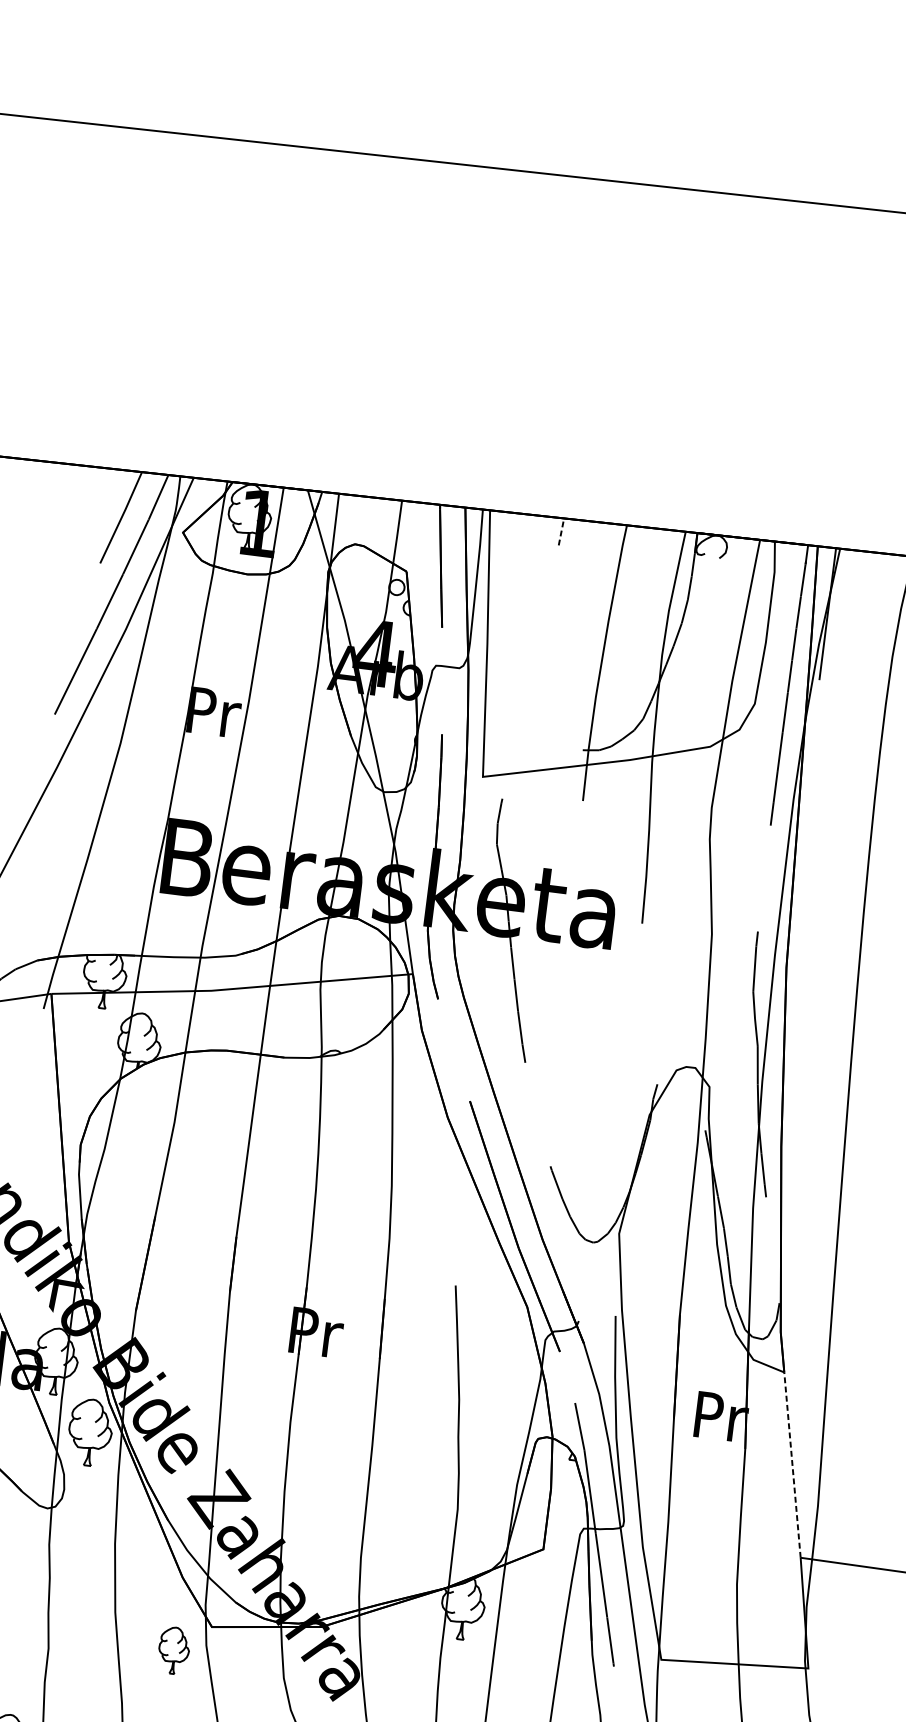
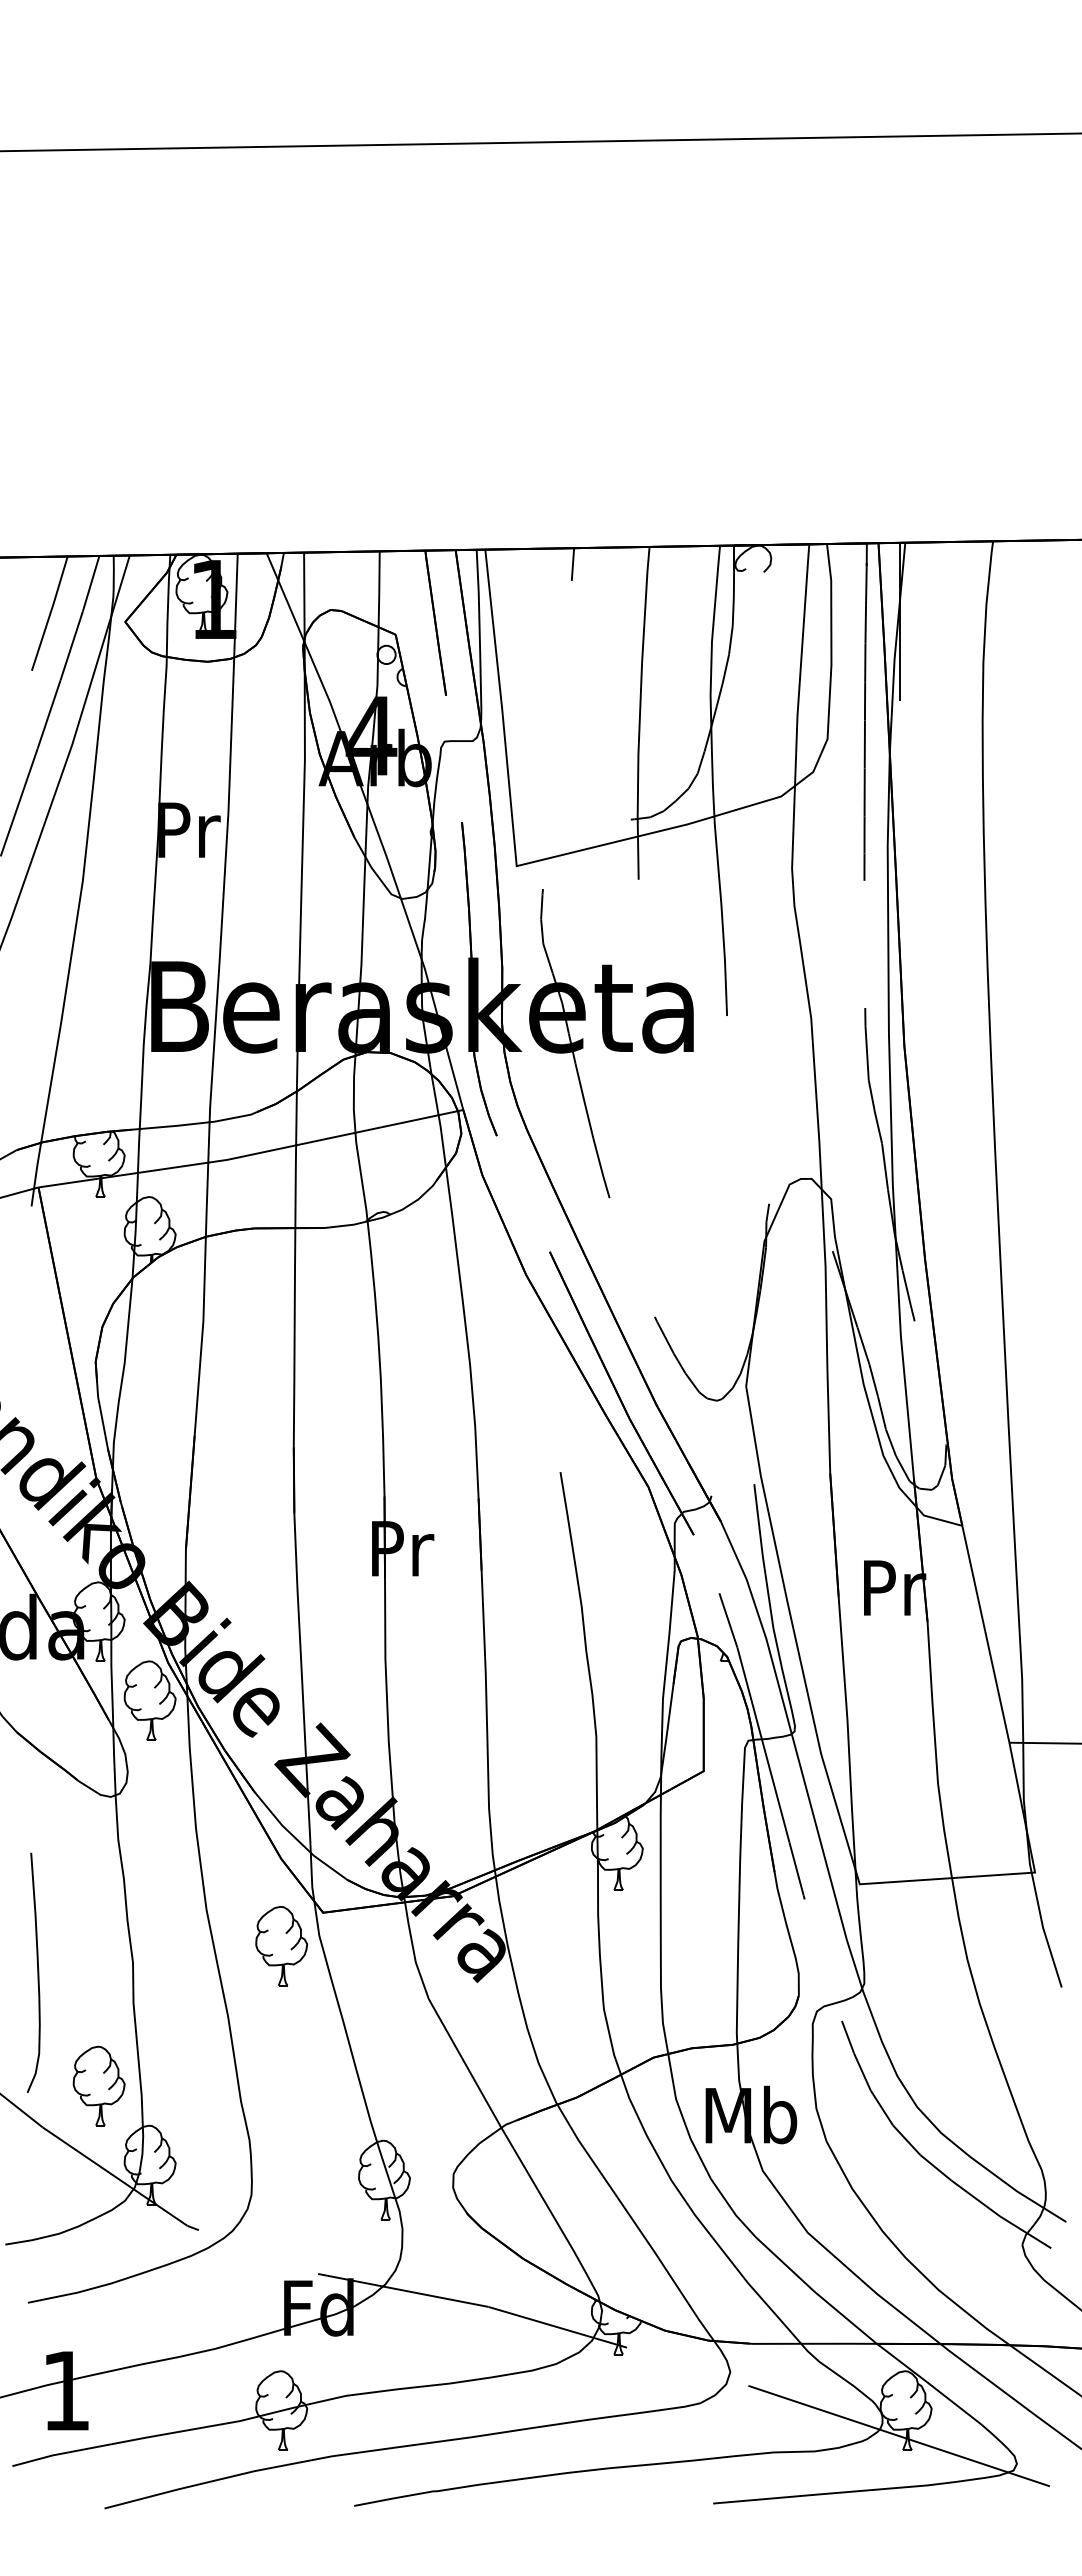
line: (561, 531) -> (573, 564), dashed -> solid
line: (792, 1465) -> (985, 1634), dashed -> solid
part: (173, 1650) -> (281, 1946), size x1.43

